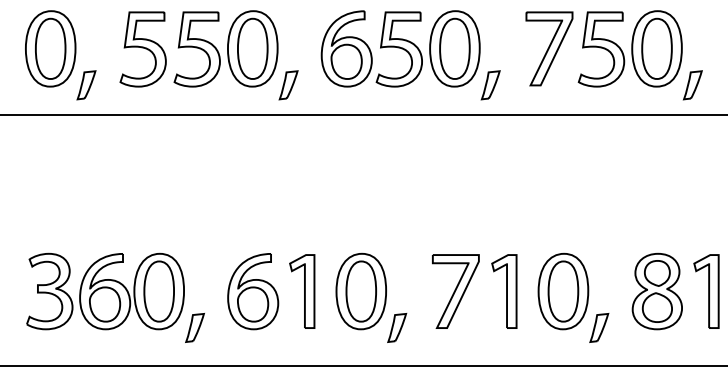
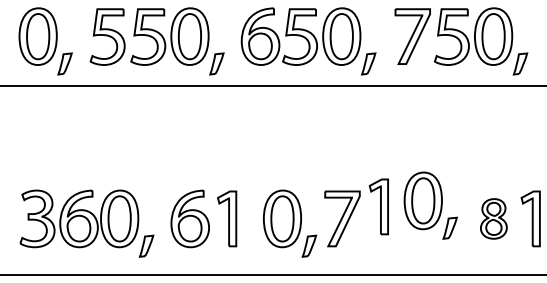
part: (503, 291) -> (378, 206), moved
part: (656, 291) -> (493, 218), size x0.7
part: (371, 297) -> (290, 223), moved
part: (573, 297) -> (430, 205), moved

